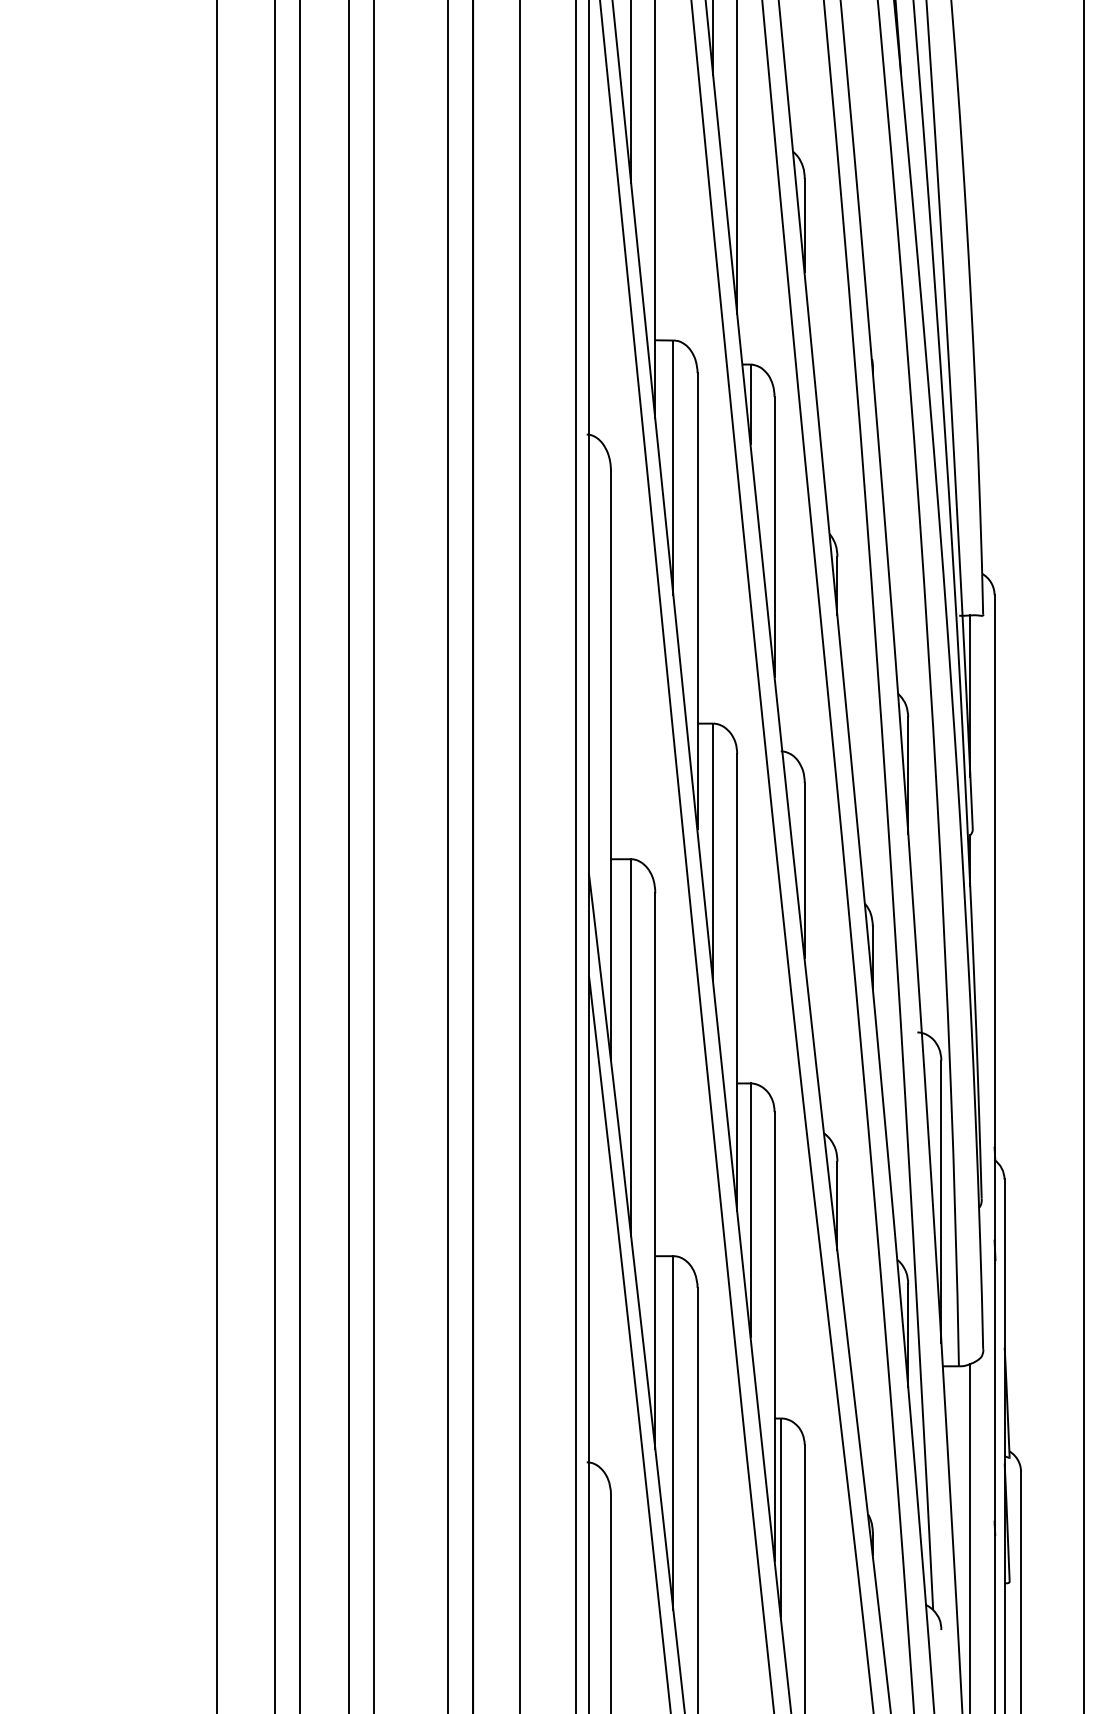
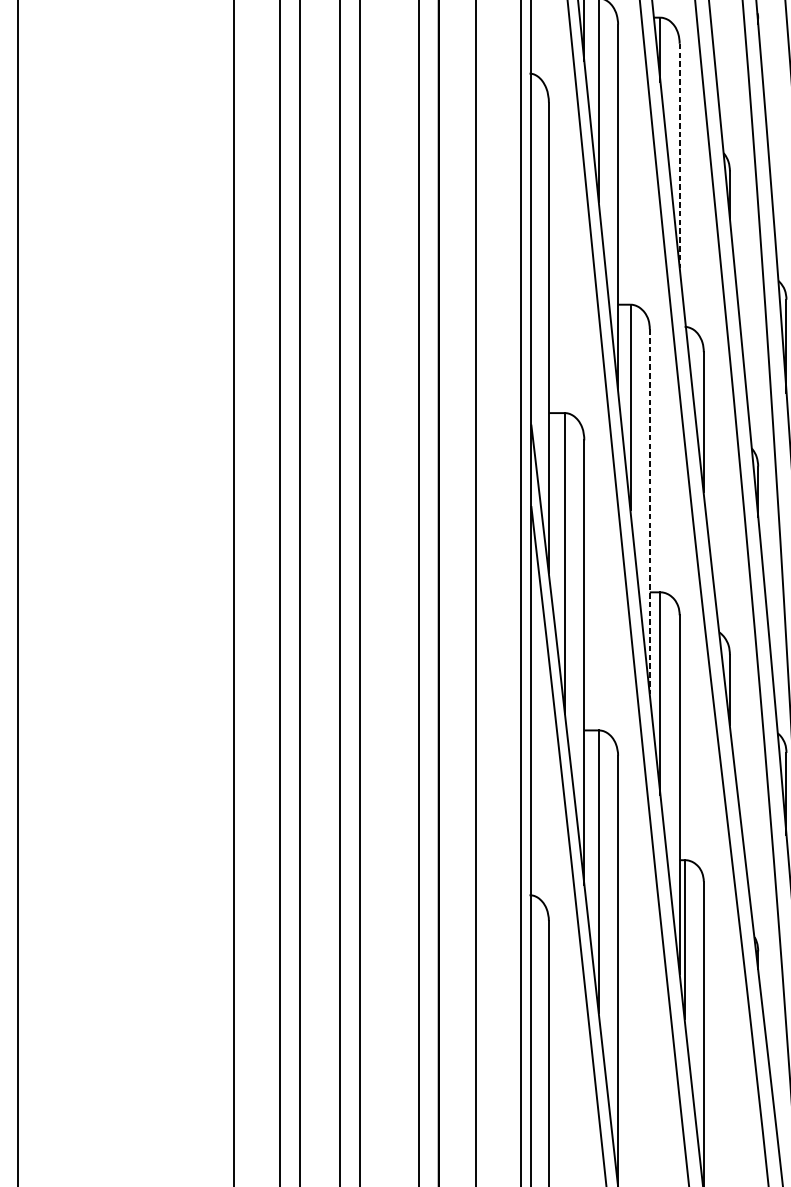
line: (774, 537) -> (679, 155), solid -> dashed
line: (737, 982) -> (650, 511), solid -> dashed

